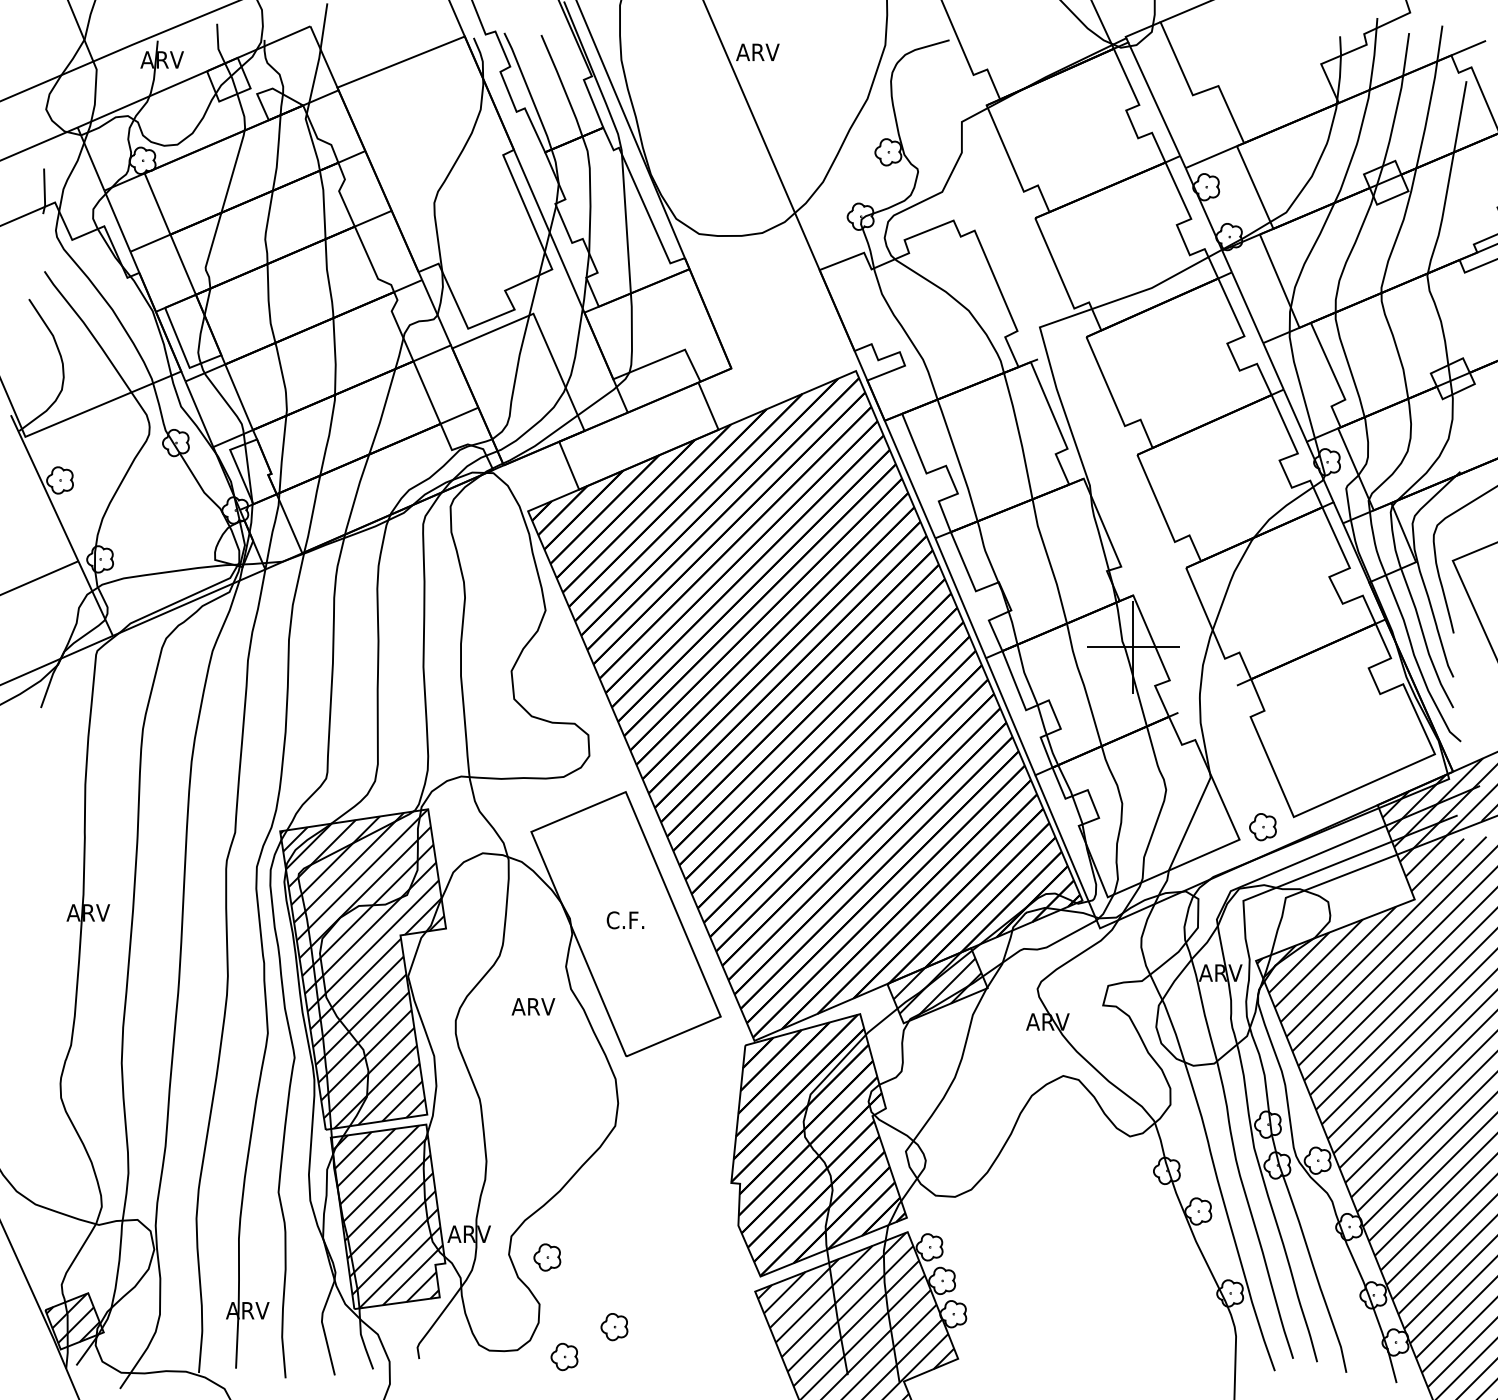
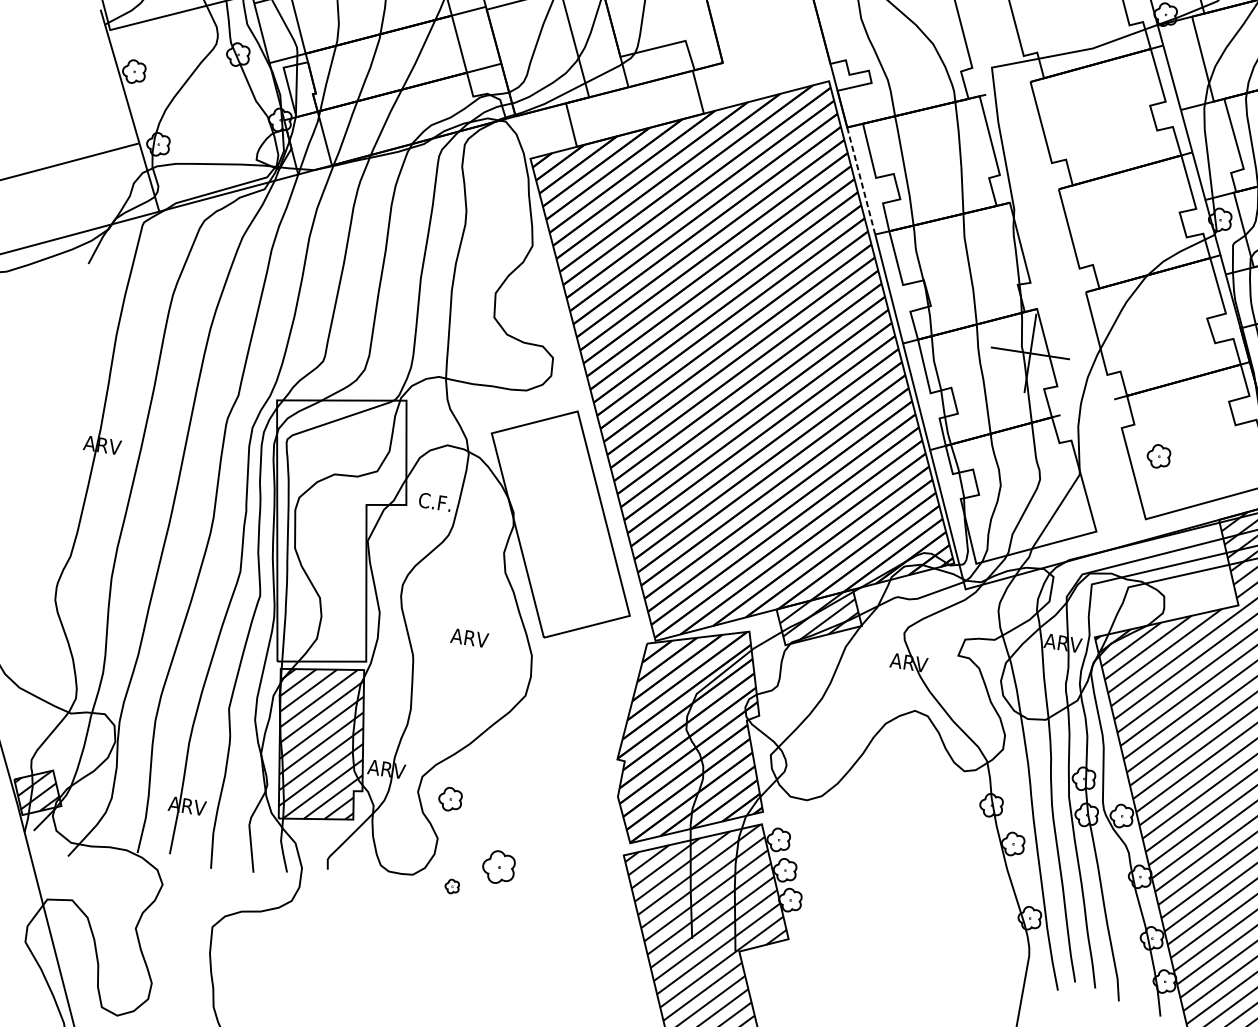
line: (910, 479) -> (861, 181), solid -> dashed
part: (1262, 827) -> (1158, 456), moved
text: (625, 920) -> (435, 502), moved
hatch: (362, 968) -> (329, 528), removed
text: (533, 1006) -> (469, 637), moved
part: (614, 1327) -> (498, 867), size x1.4
part: (564, 1356) -> (452, 886), size x0.6

